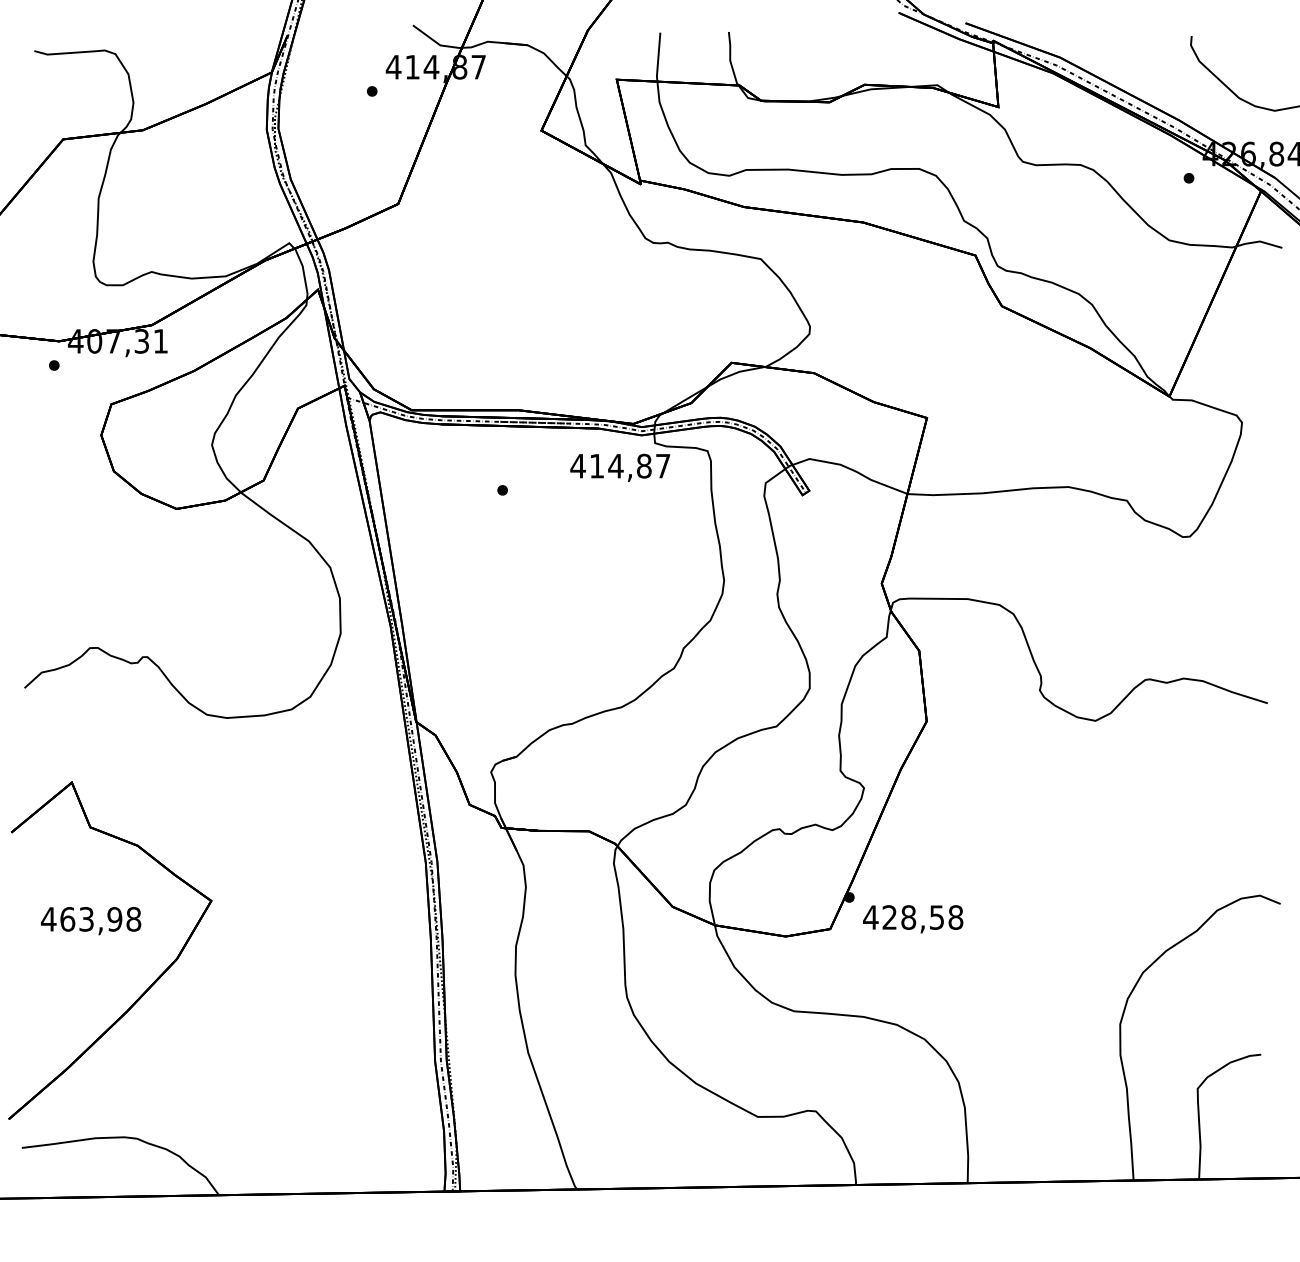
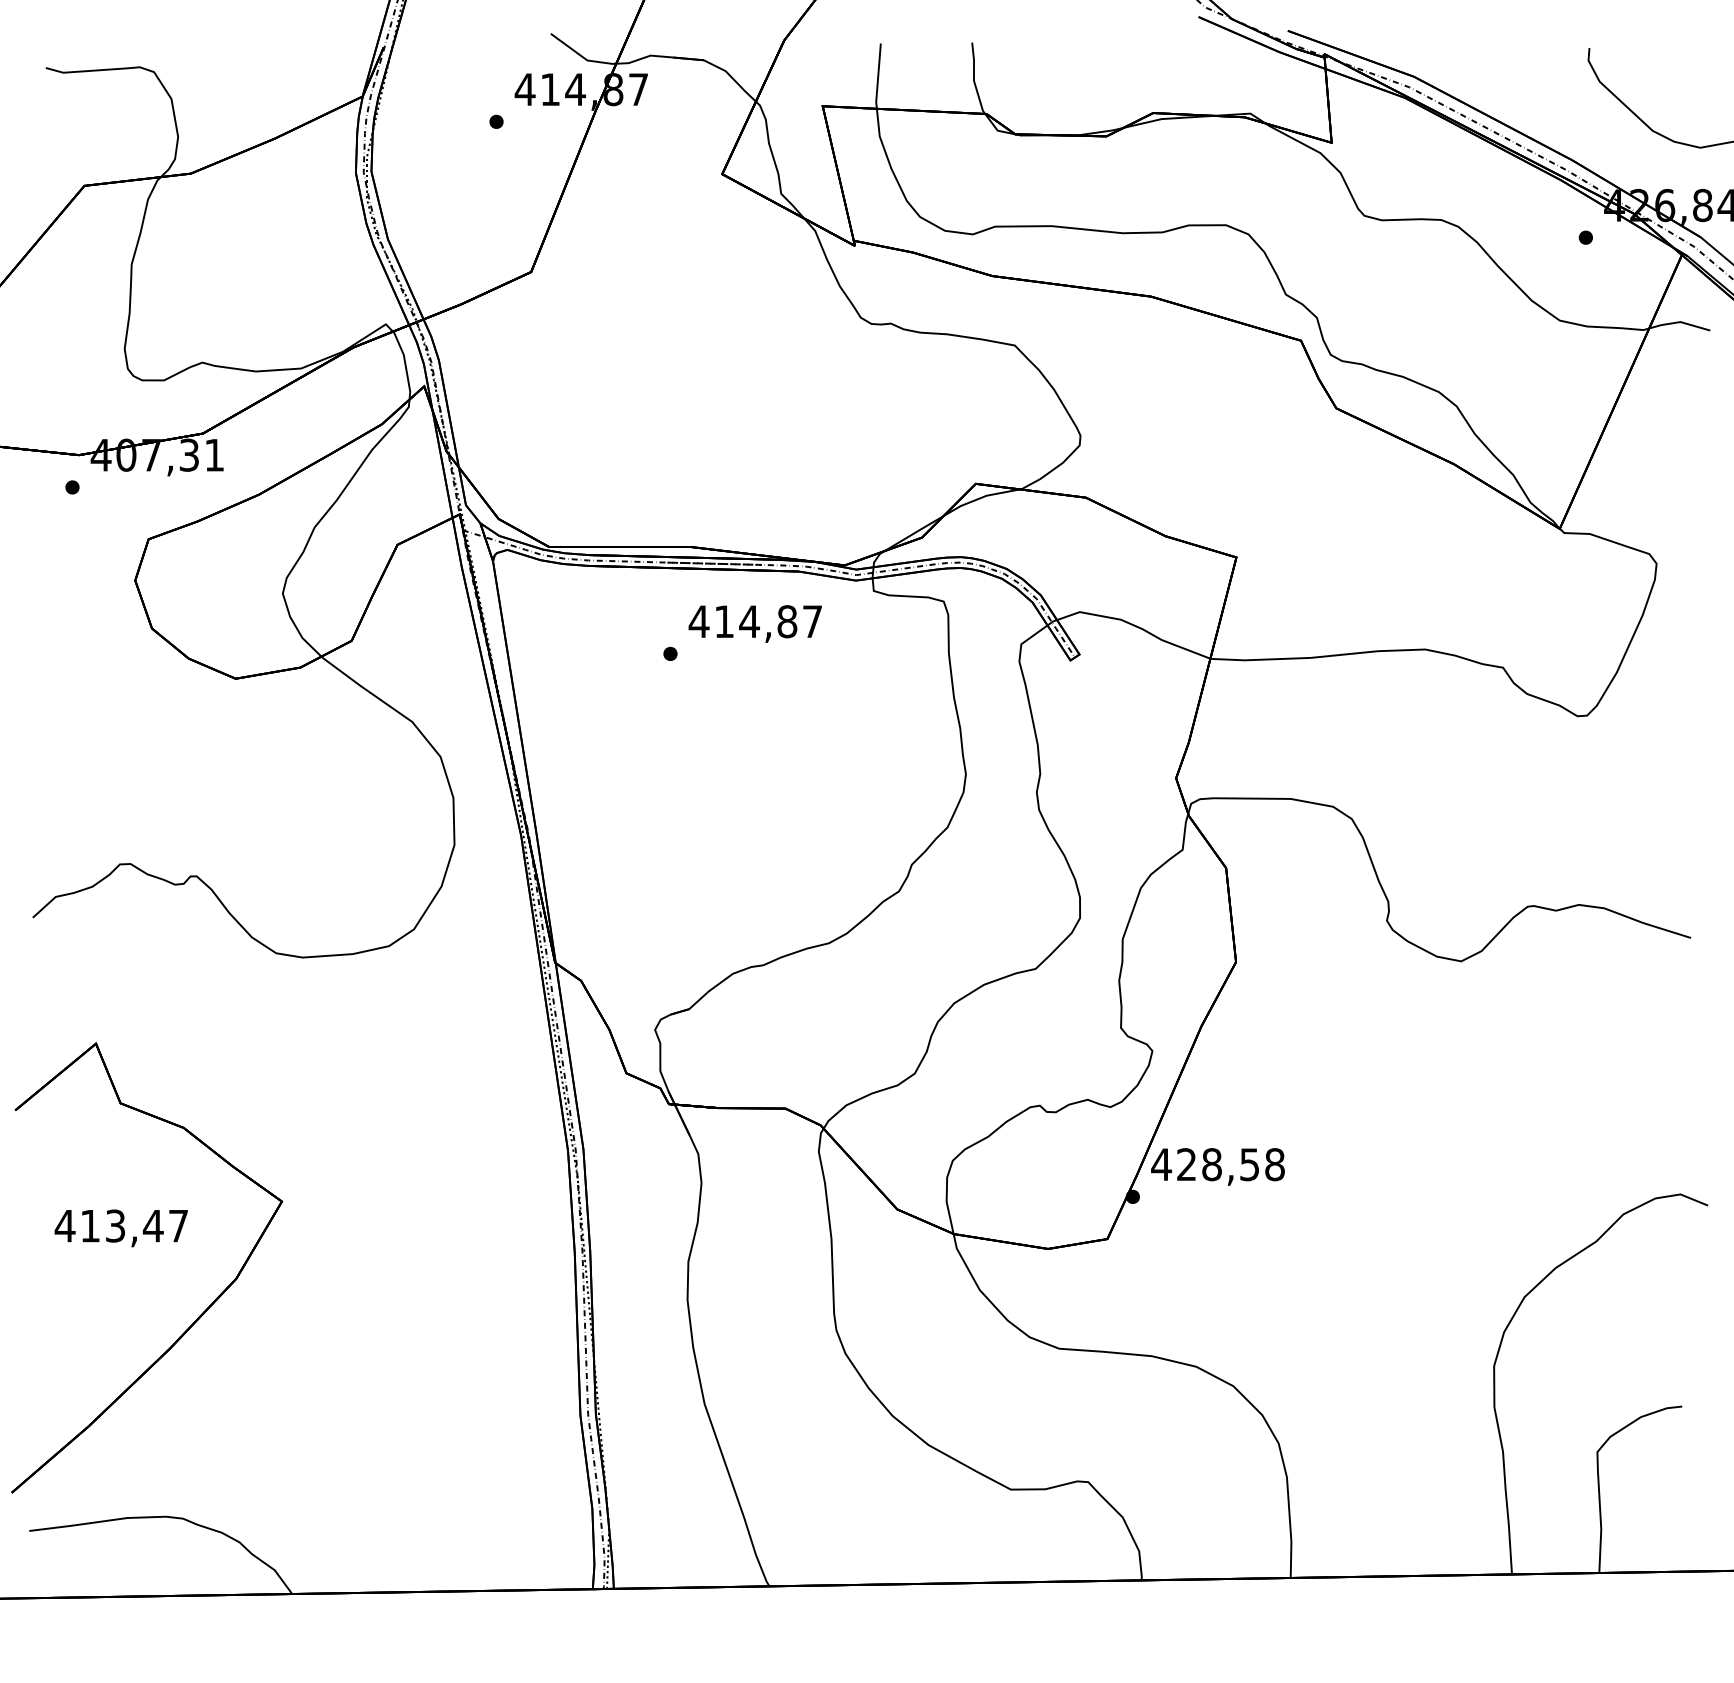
text: (619, 467) -> (754, 623), moved
text: (100, 918) -> (134, 1225), 463,98 -> 413,47
text: (912, 918) -> (1217, 1166), moved

